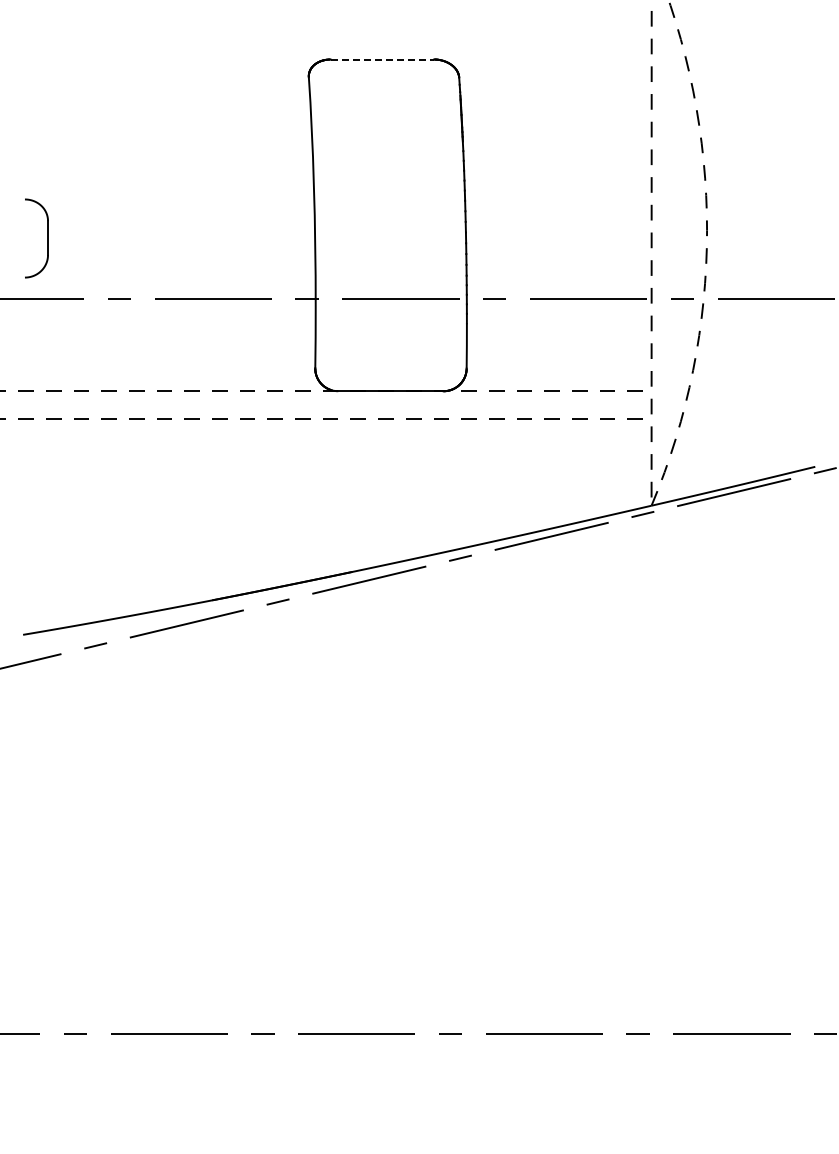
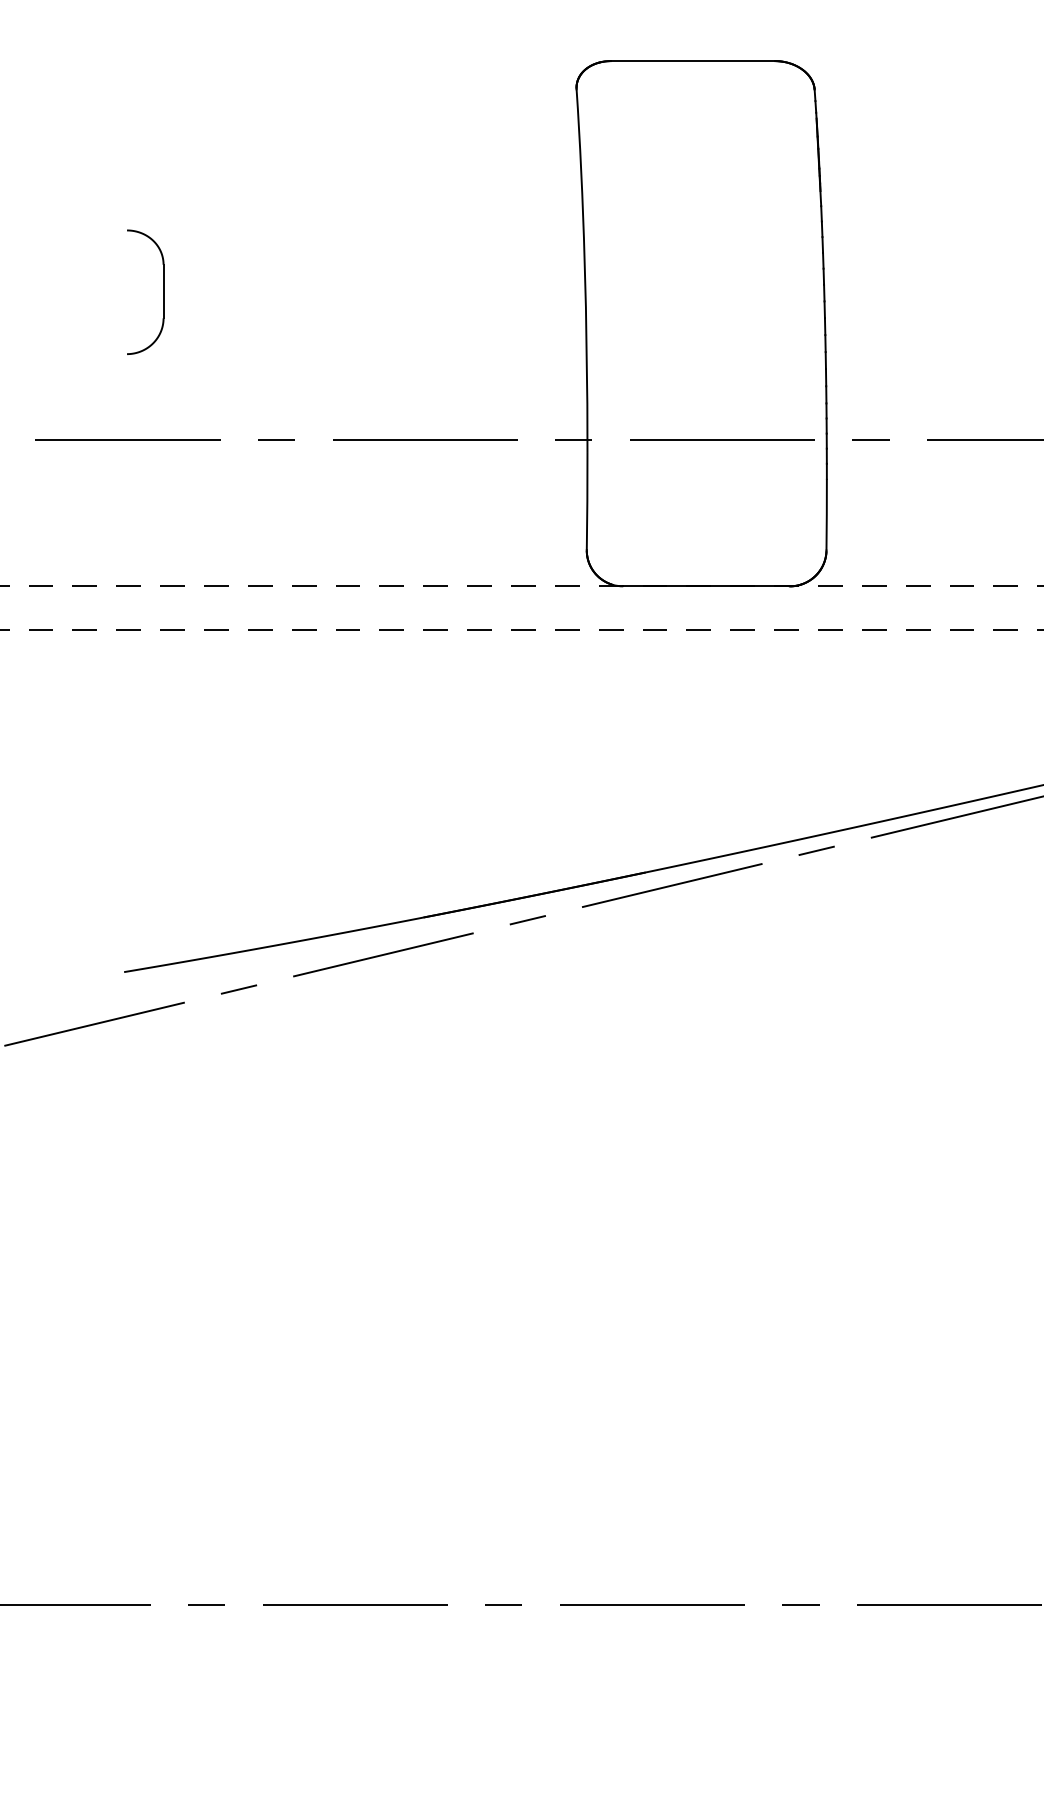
line: (382, 59) -> (693, 61), dashed -> solid
part: (47, 238) -> (162, 292), moved

